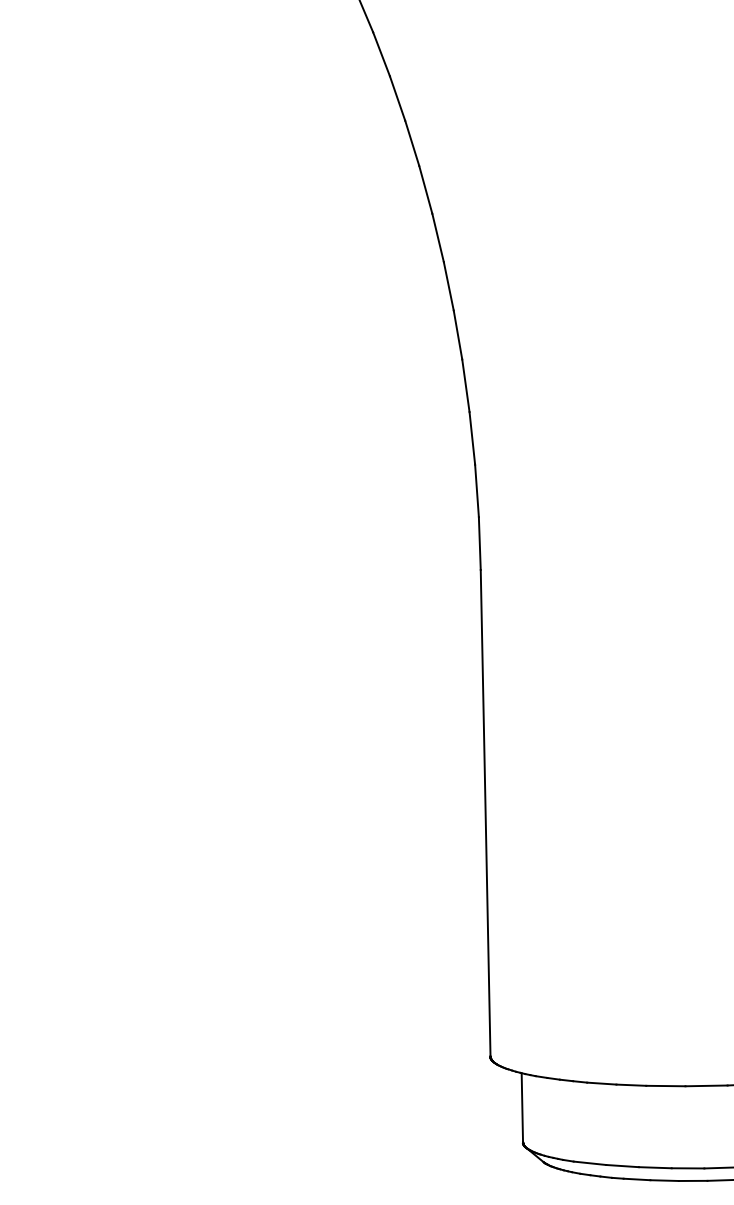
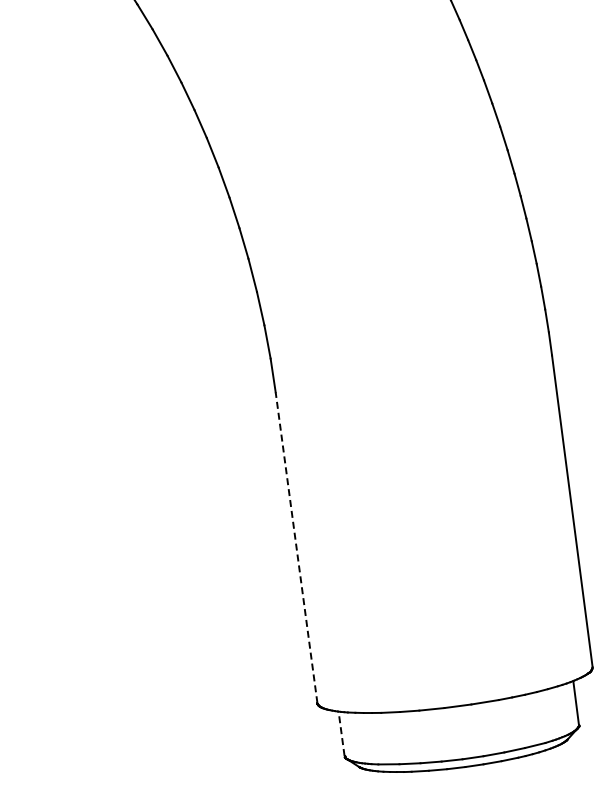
line: (485, 812) -> (296, 547), solid -> dashed
line: (522, 1107) -> (341, 733), solid -> dashed

